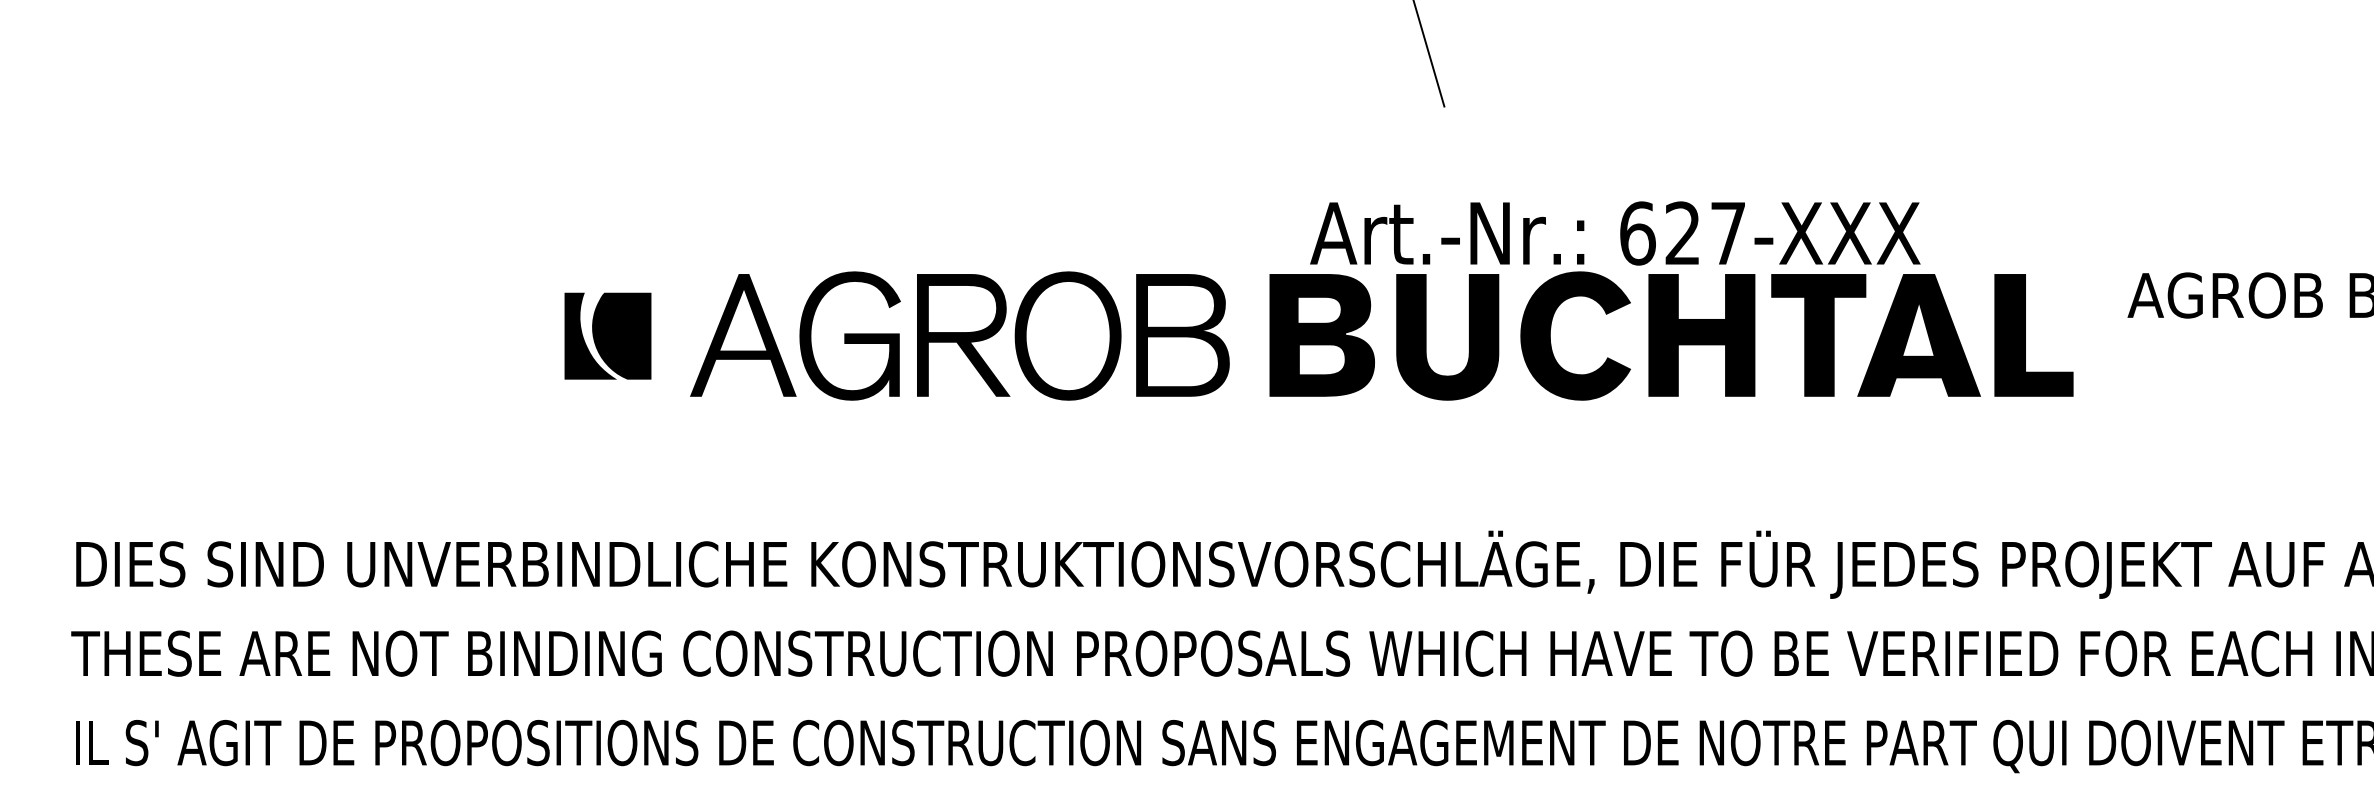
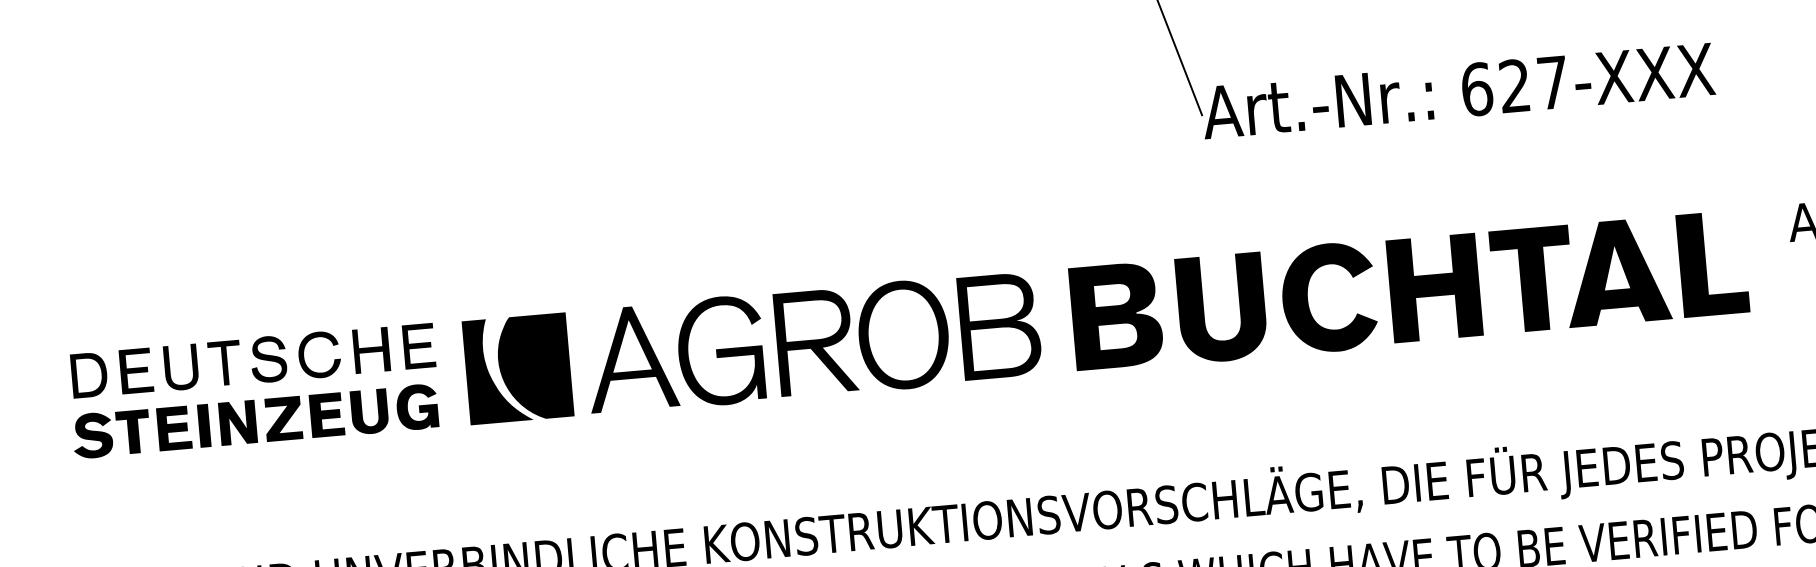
text: (1615, 233) -> (1458, 91), moved
part: (607, 336) -> (517, 369), size x1.43
part: (292, 345) -> (254, 399), added

